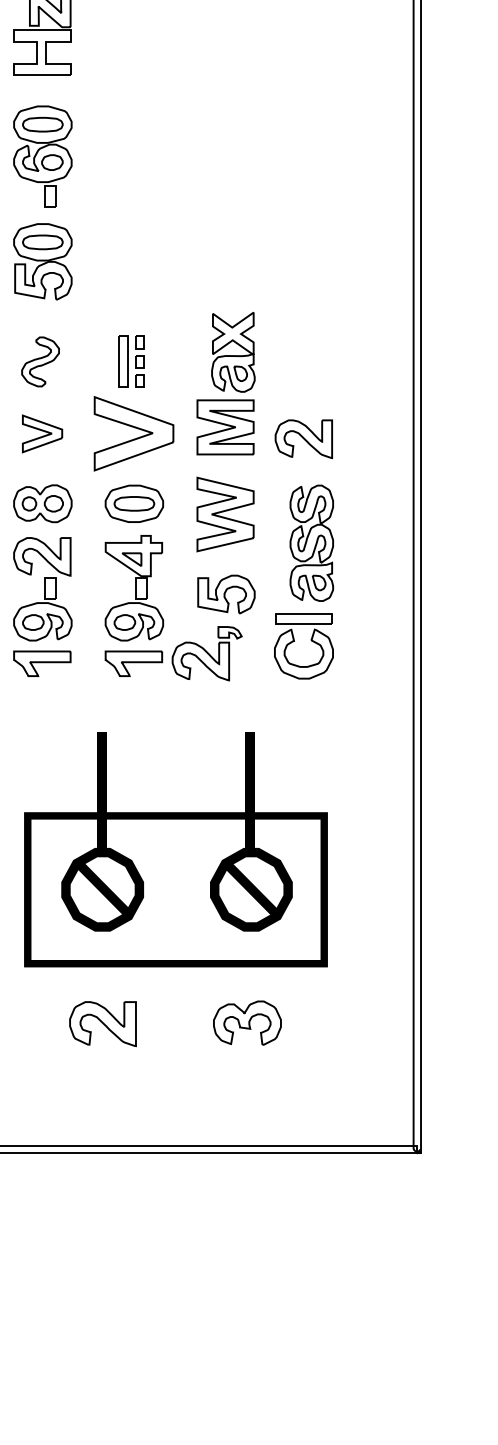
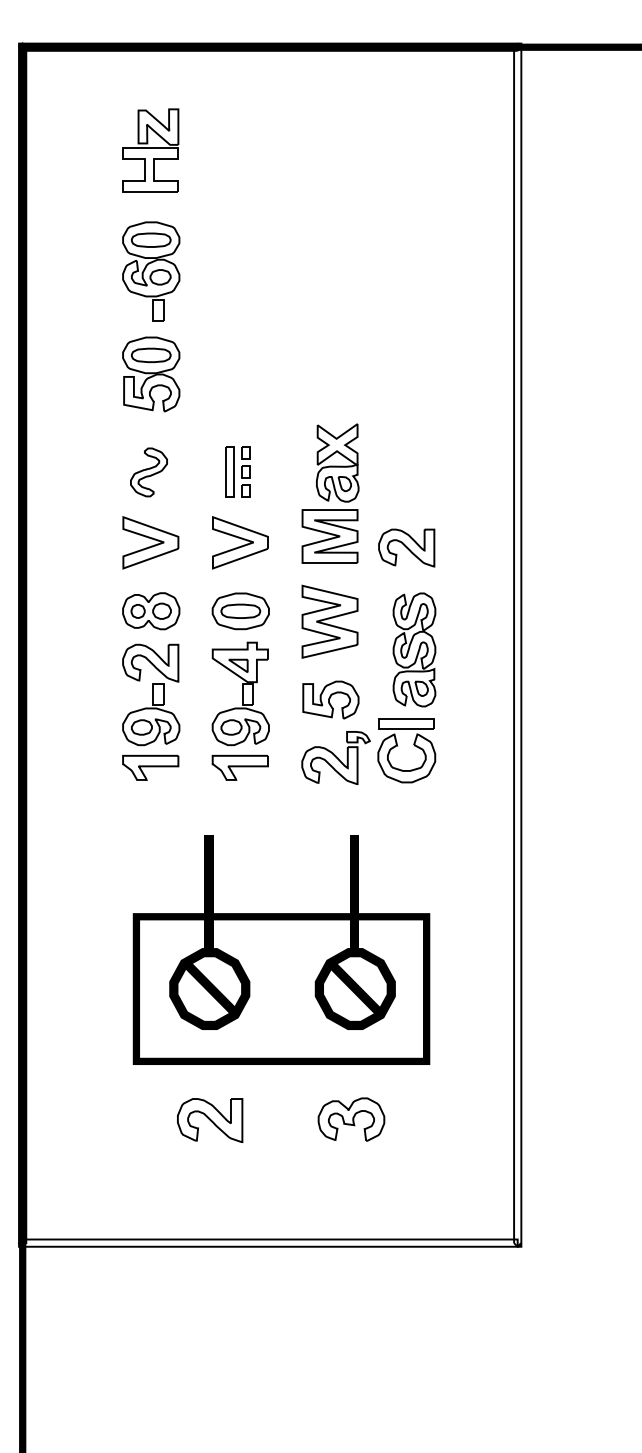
part: (42, 433) -> (150, 542), size x1.43
part: (134, 433) -> (240, 542), size x0.71
part: (206, 653) -> (335, 757), moved

